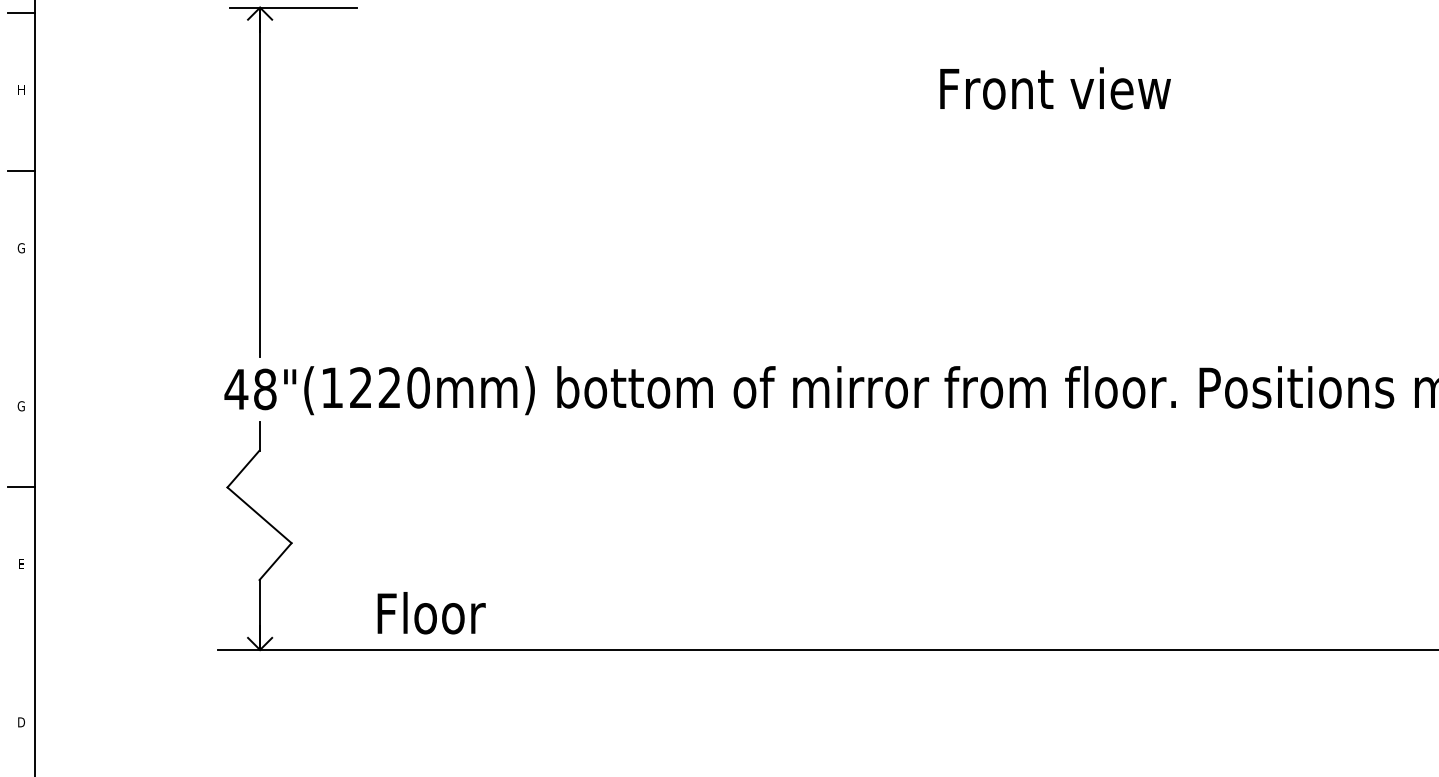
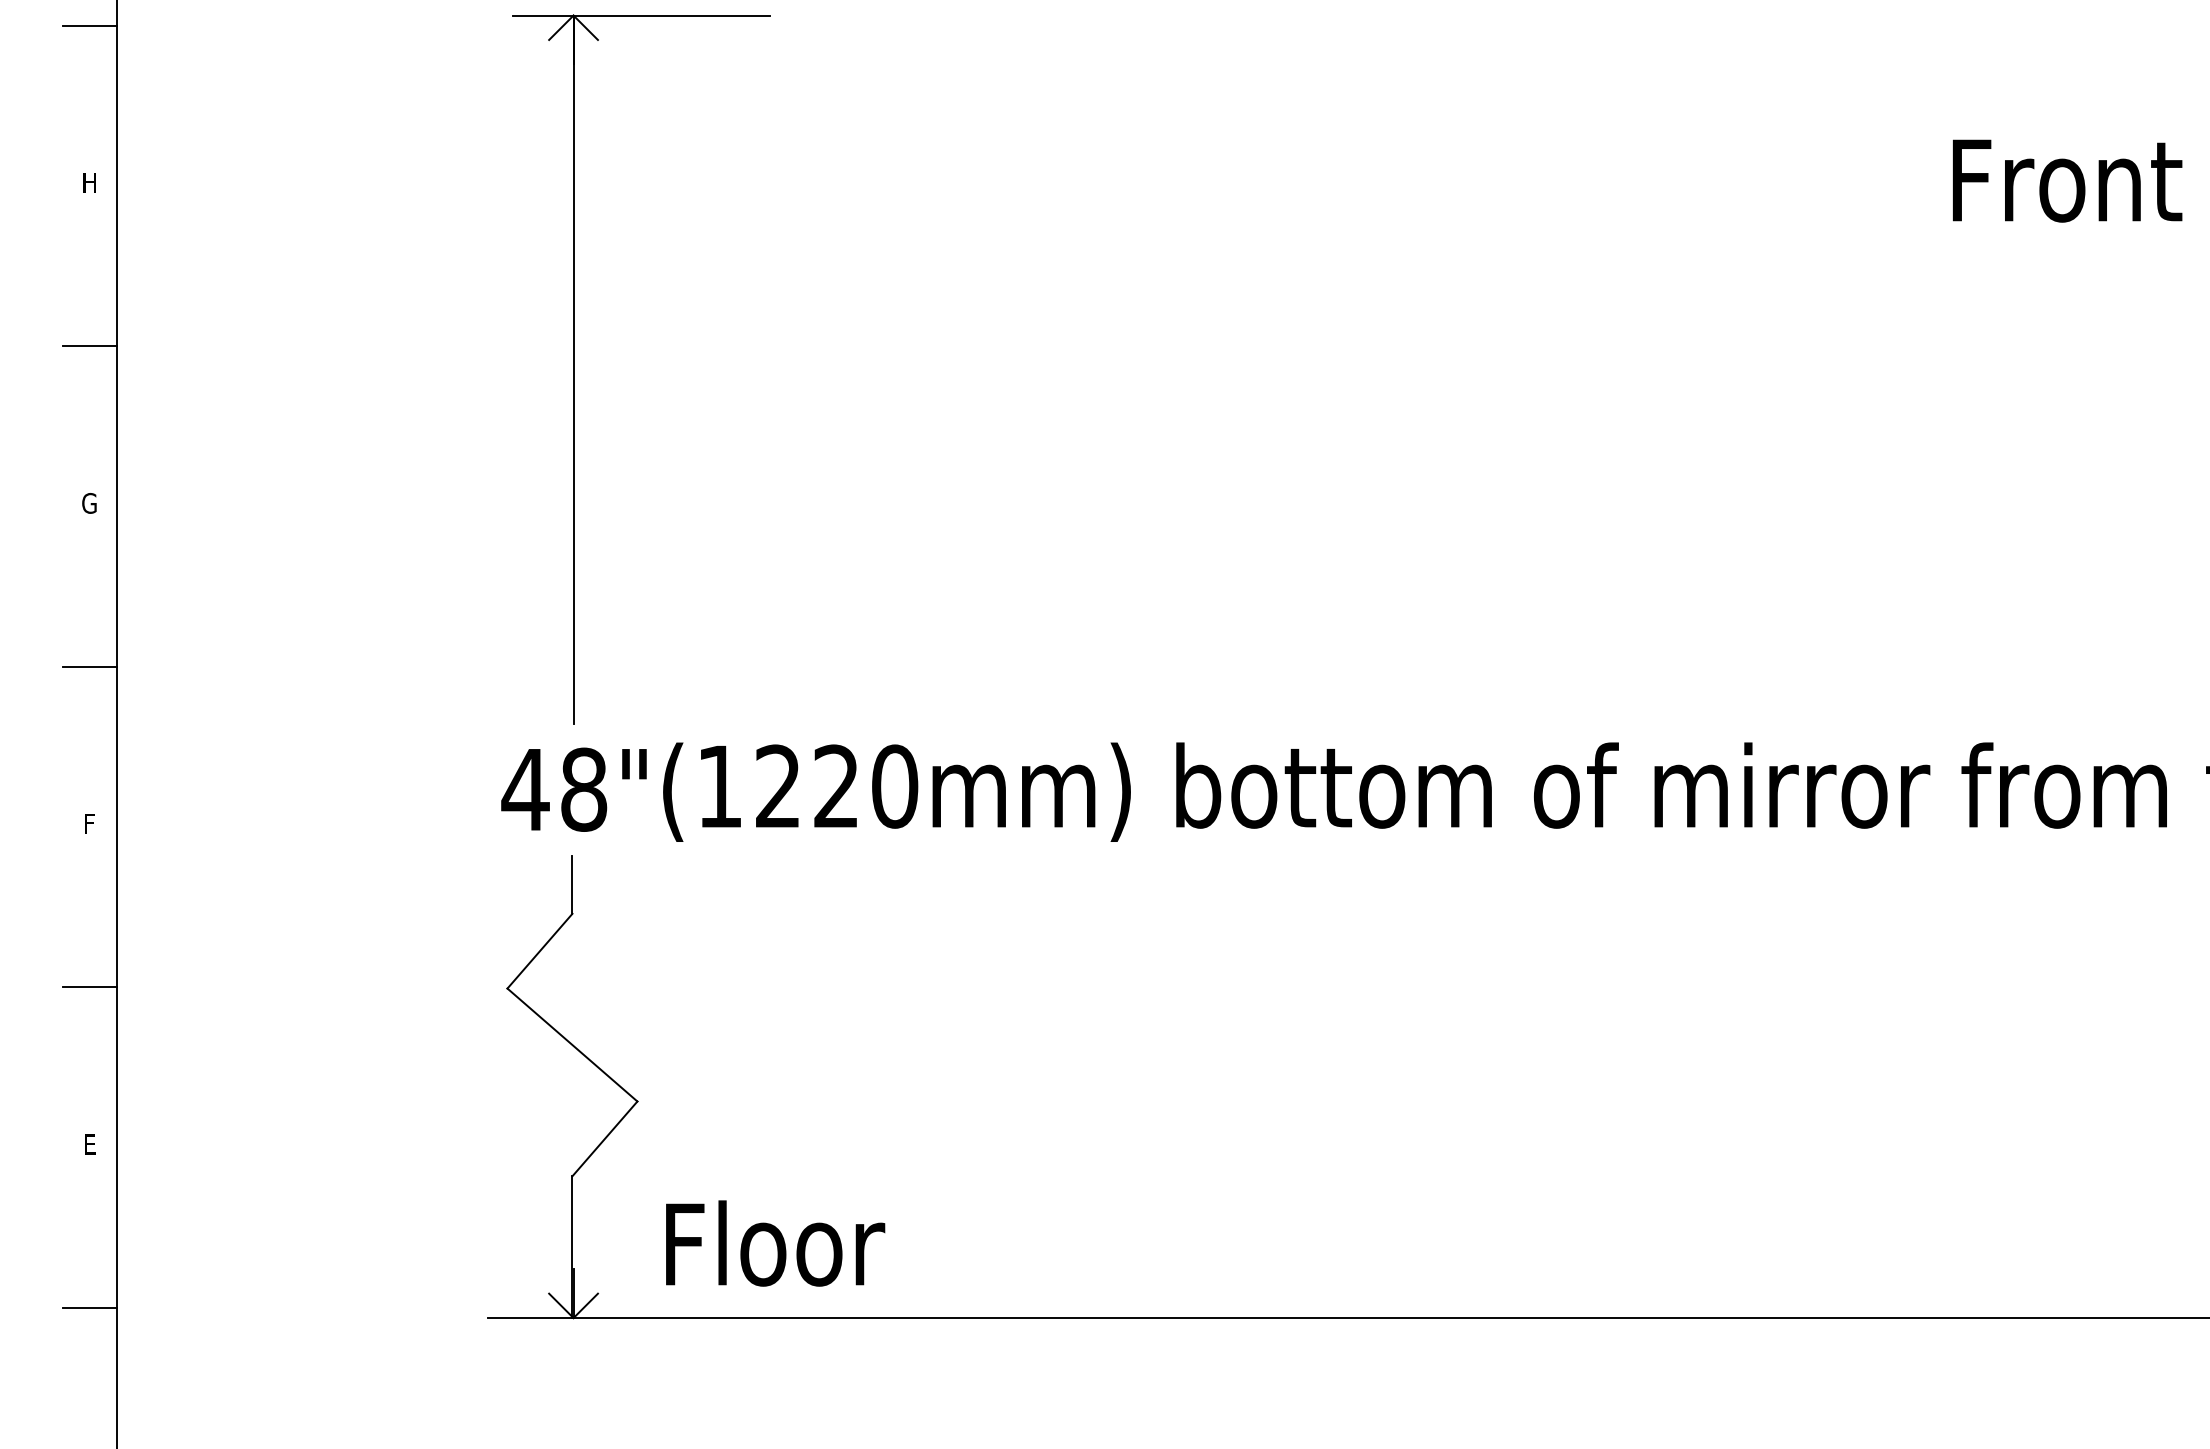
line: (21, 328) -> (89, 666), added
text: (20, 406) -> (87, 824), G -> F
text: (431, 613) -> (775, 1244), moved
line: (21, 644) -> (89, 1306), added

